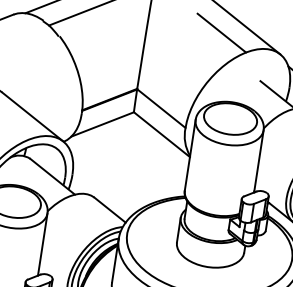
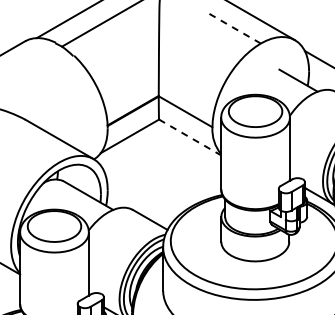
line: (221, 32) -> (233, 27), solid -> dashed
line: (162, 134) -> (190, 137), solid -> dashed

